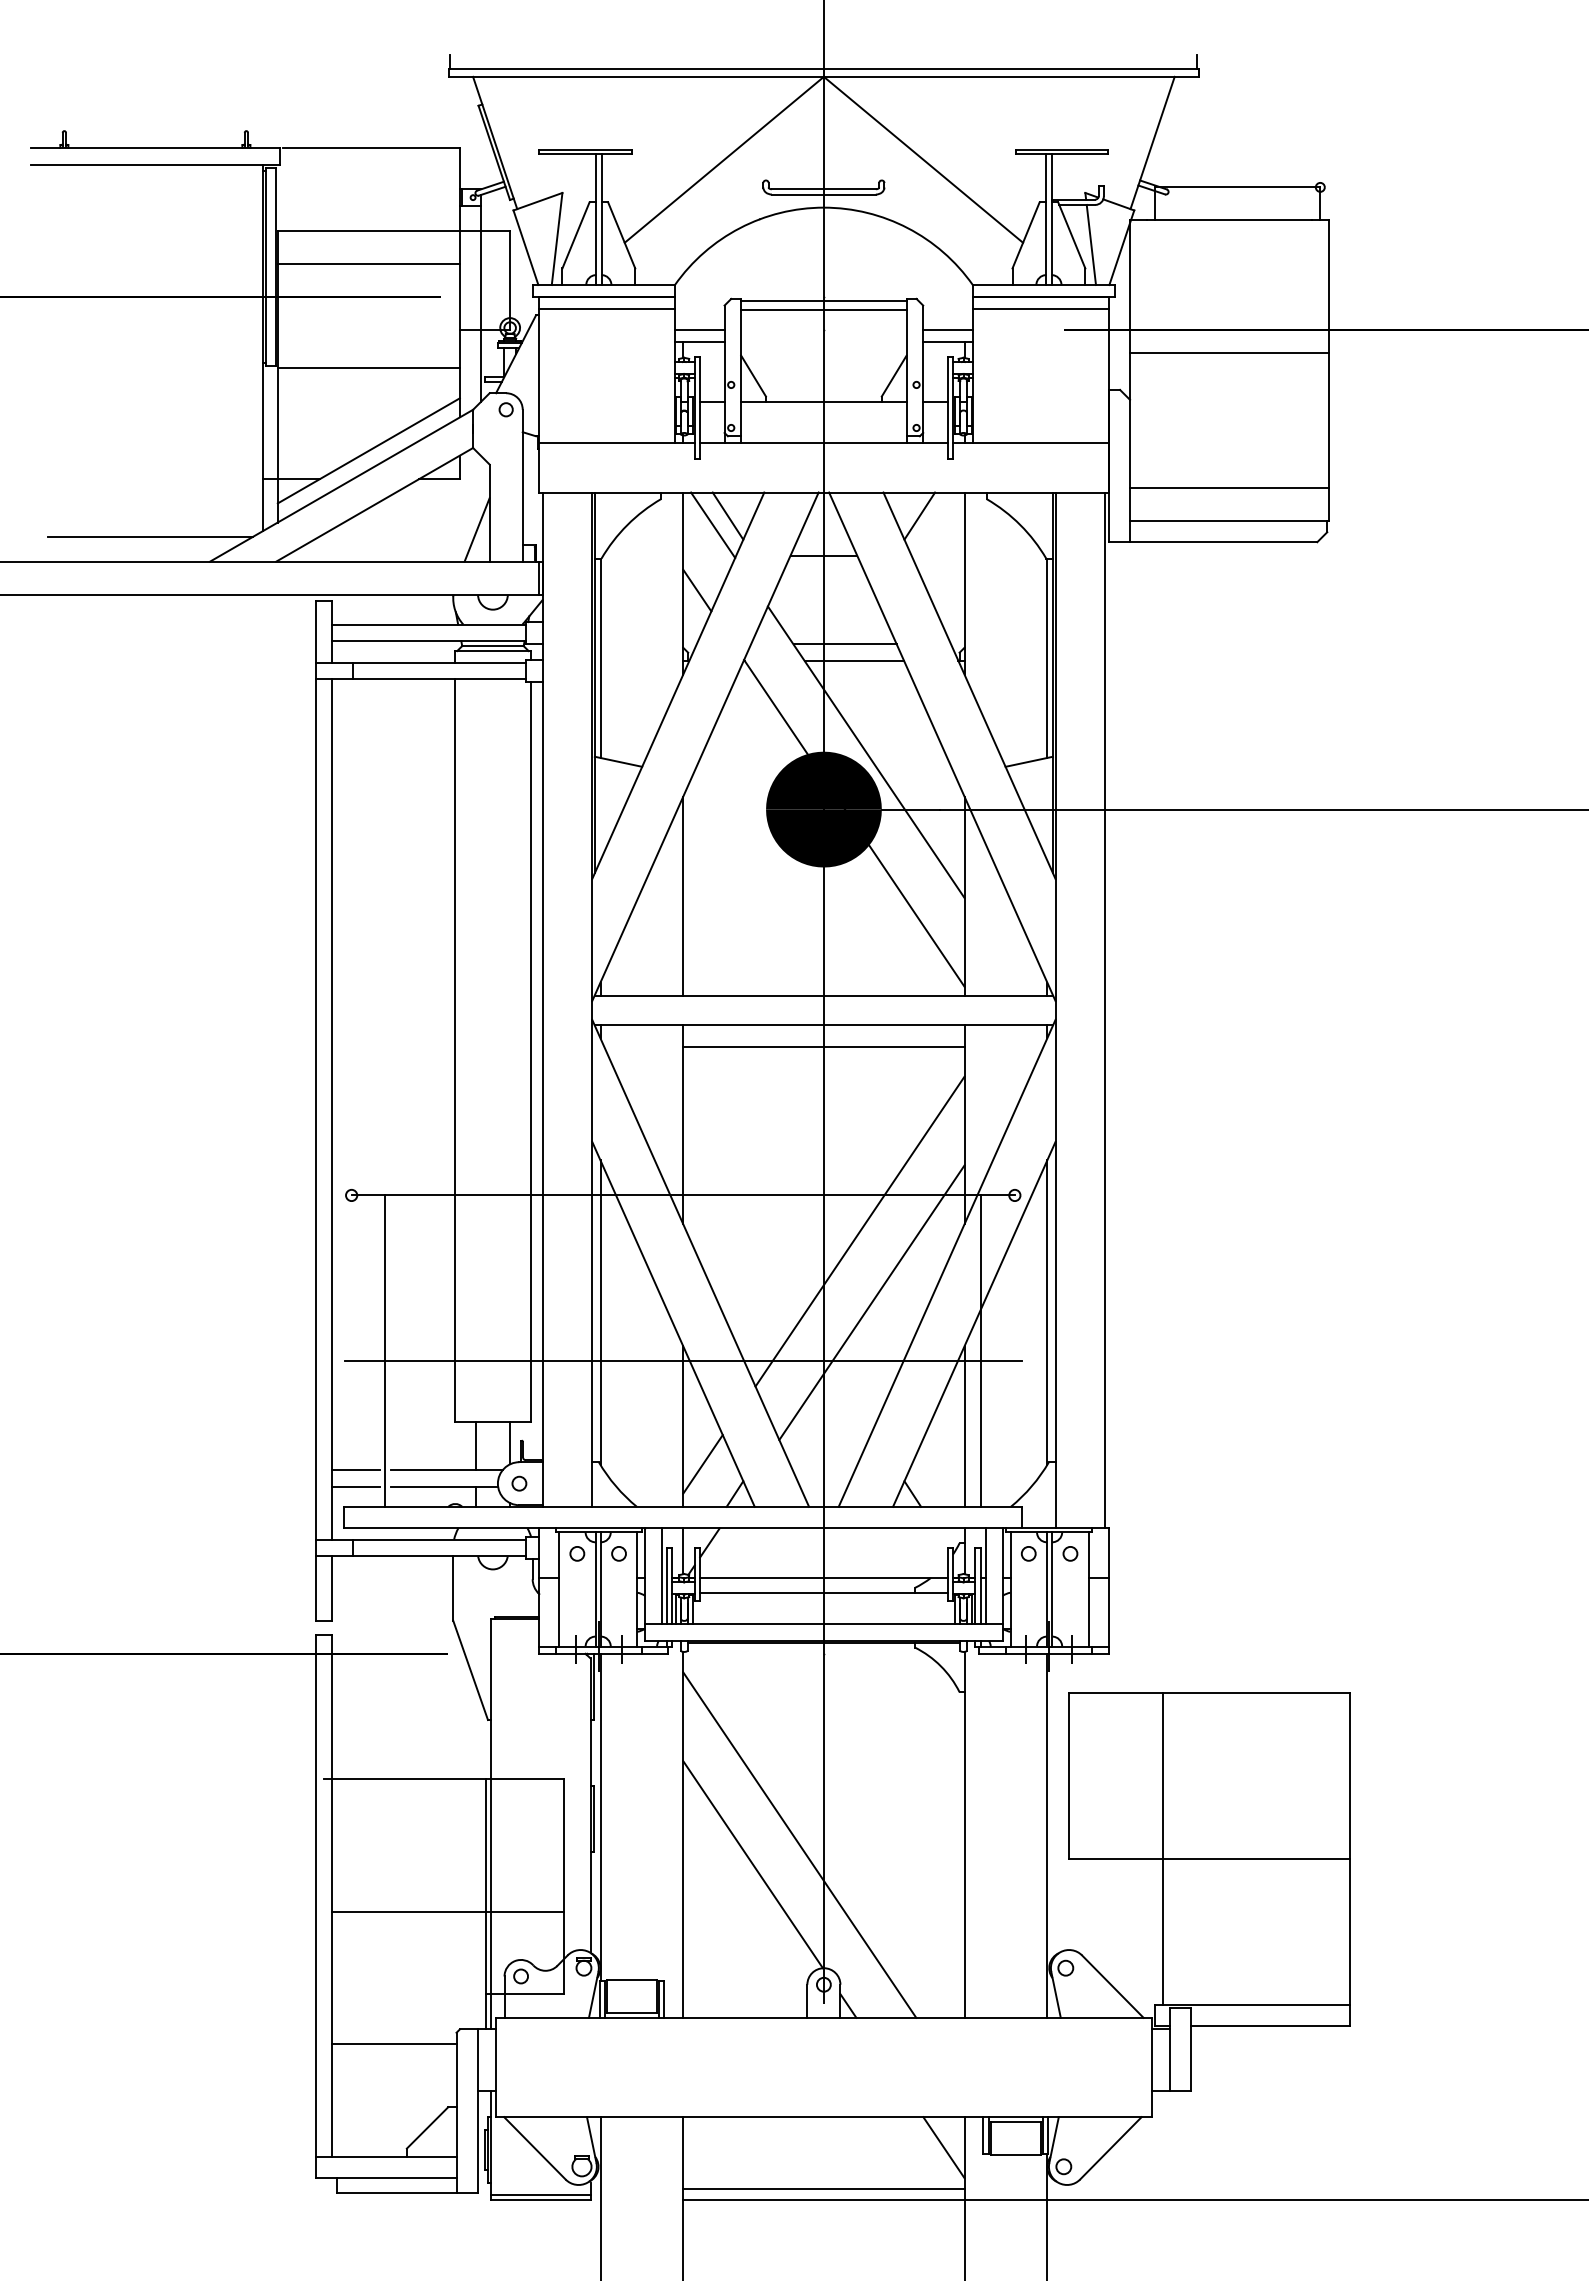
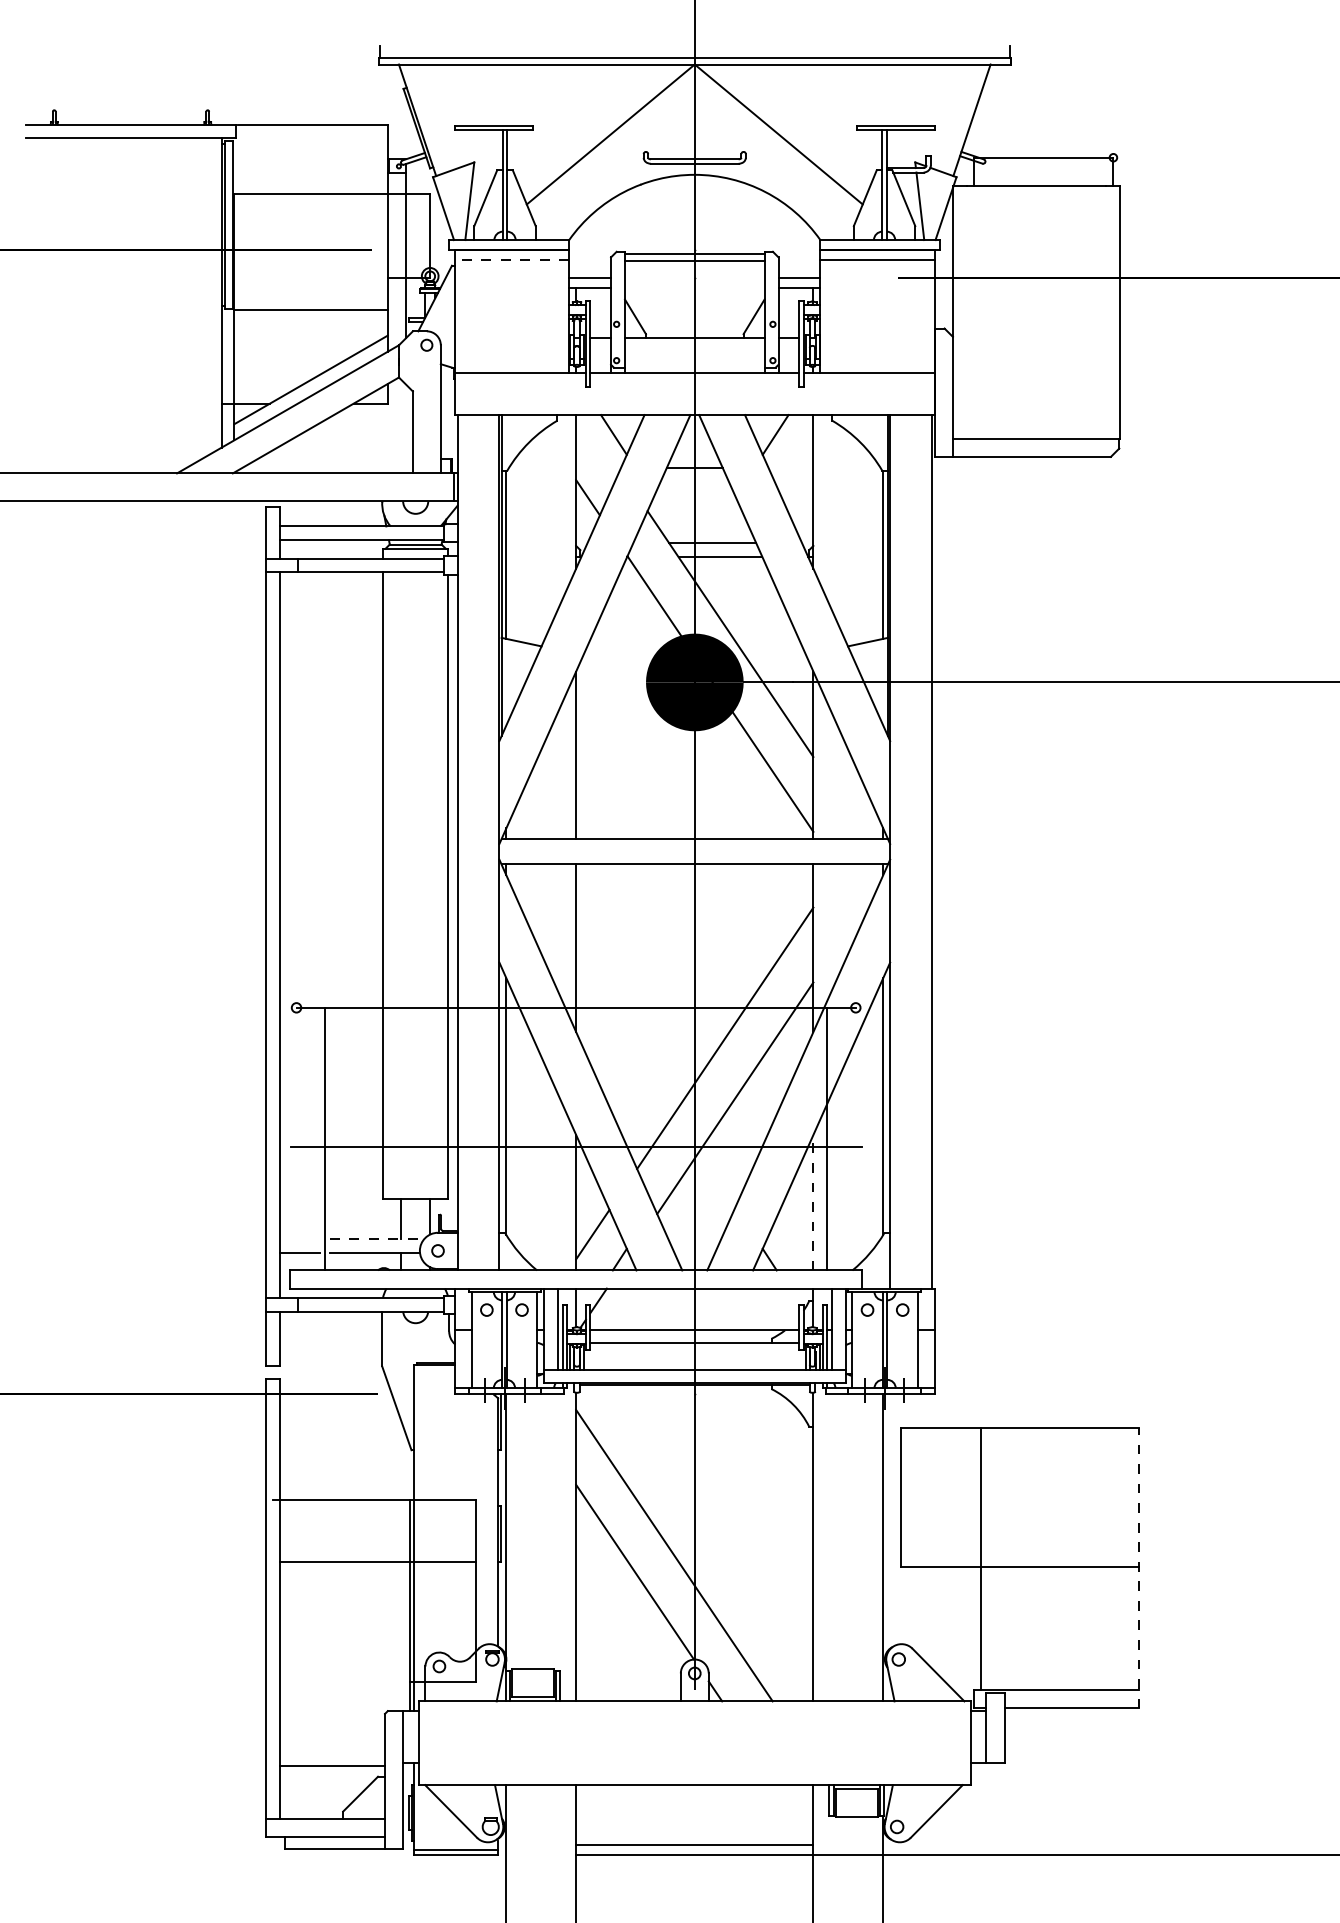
line: (368, 263) -> (310, 221), removed
line: (607, 308) -> (512, 259), solid -> dashed
line: (1229, 352) -> (1036, 296), removed
line: (1229, 487) -> (1036, 410), removed
line: (713, 524) -> (601, 442), removed
line: (476, 529) -> (401, 446), removed
line: (149, 536) -> (126, 452), removed
line: (823, 1046) -> (694, 882), removed
line: (964, 1426) -> (813, 1202), solid -> dashed
line: (355, 1470) -> (299, 1239), removed
line: (446, 1470) -> (376, 1239), solid -> dashed
line: (1350, 1859) -> (1138, 1567), solid -> dashed
line: (448, 1911) -> (378, 1561), moved
line: (394, 2044) -> (332, 1766), moved
line: (943, 2147) -> (795, 1810), removed

